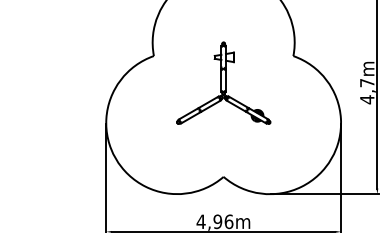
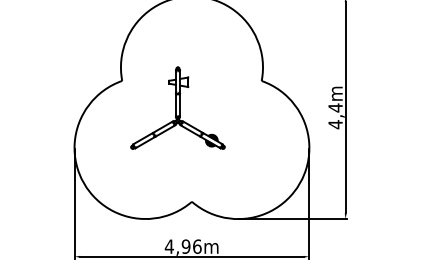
part: (223, 82) -> (177, 107), moved
text: (367, 82) -> (335, 107), 4,7m -> 4,4m

